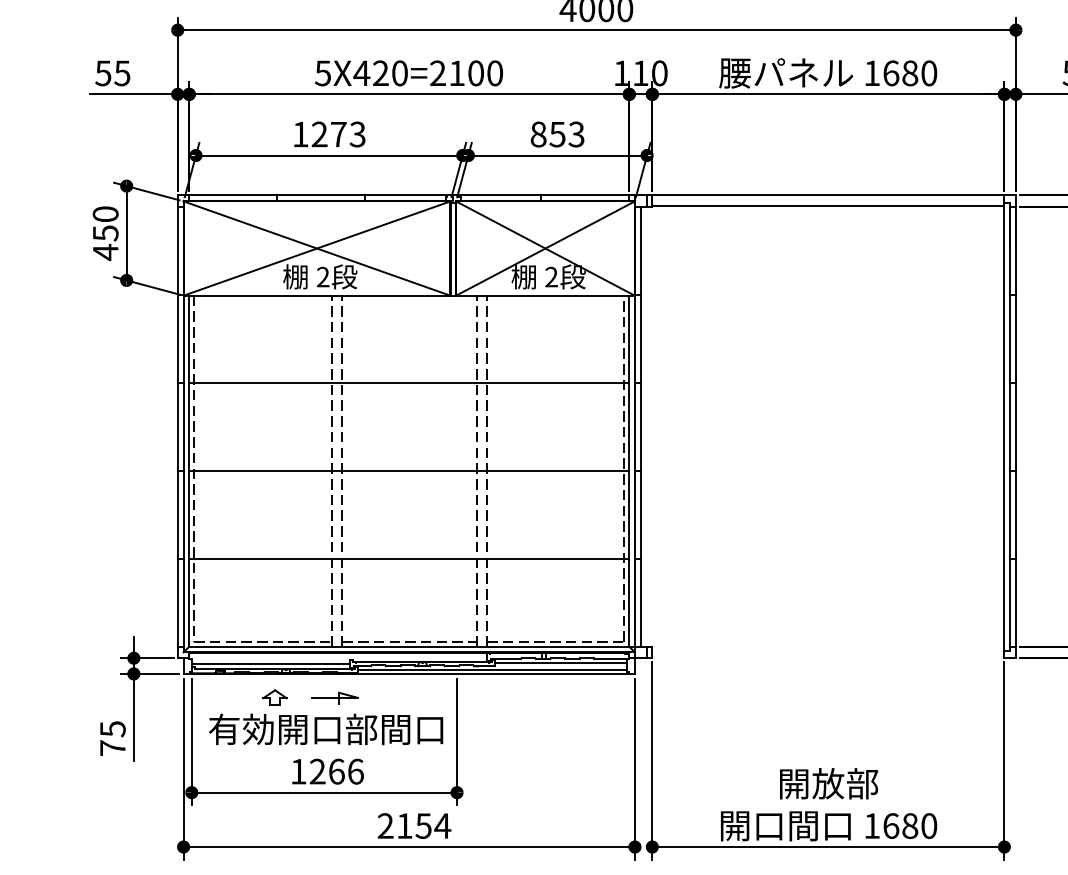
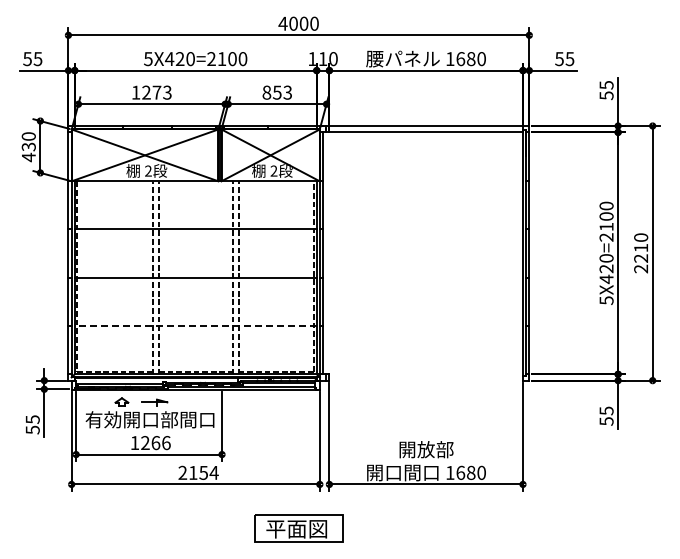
text: (105, 232) -> (28, 146), 450 -> 430
line: (408, 557) -> (195, 325), solid -> dashed
text: (112, 747) -> (32, 429), 75 -> 55

